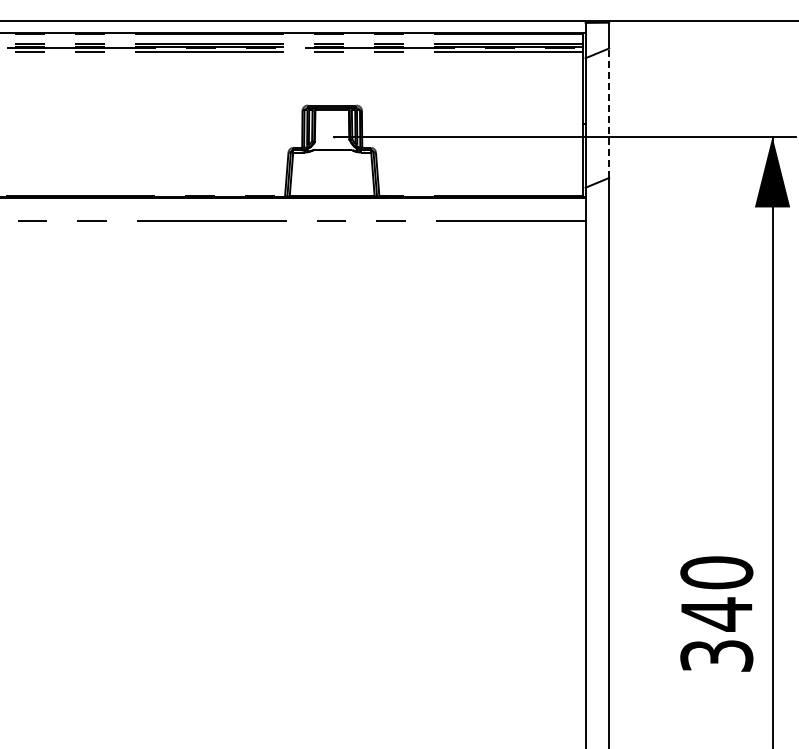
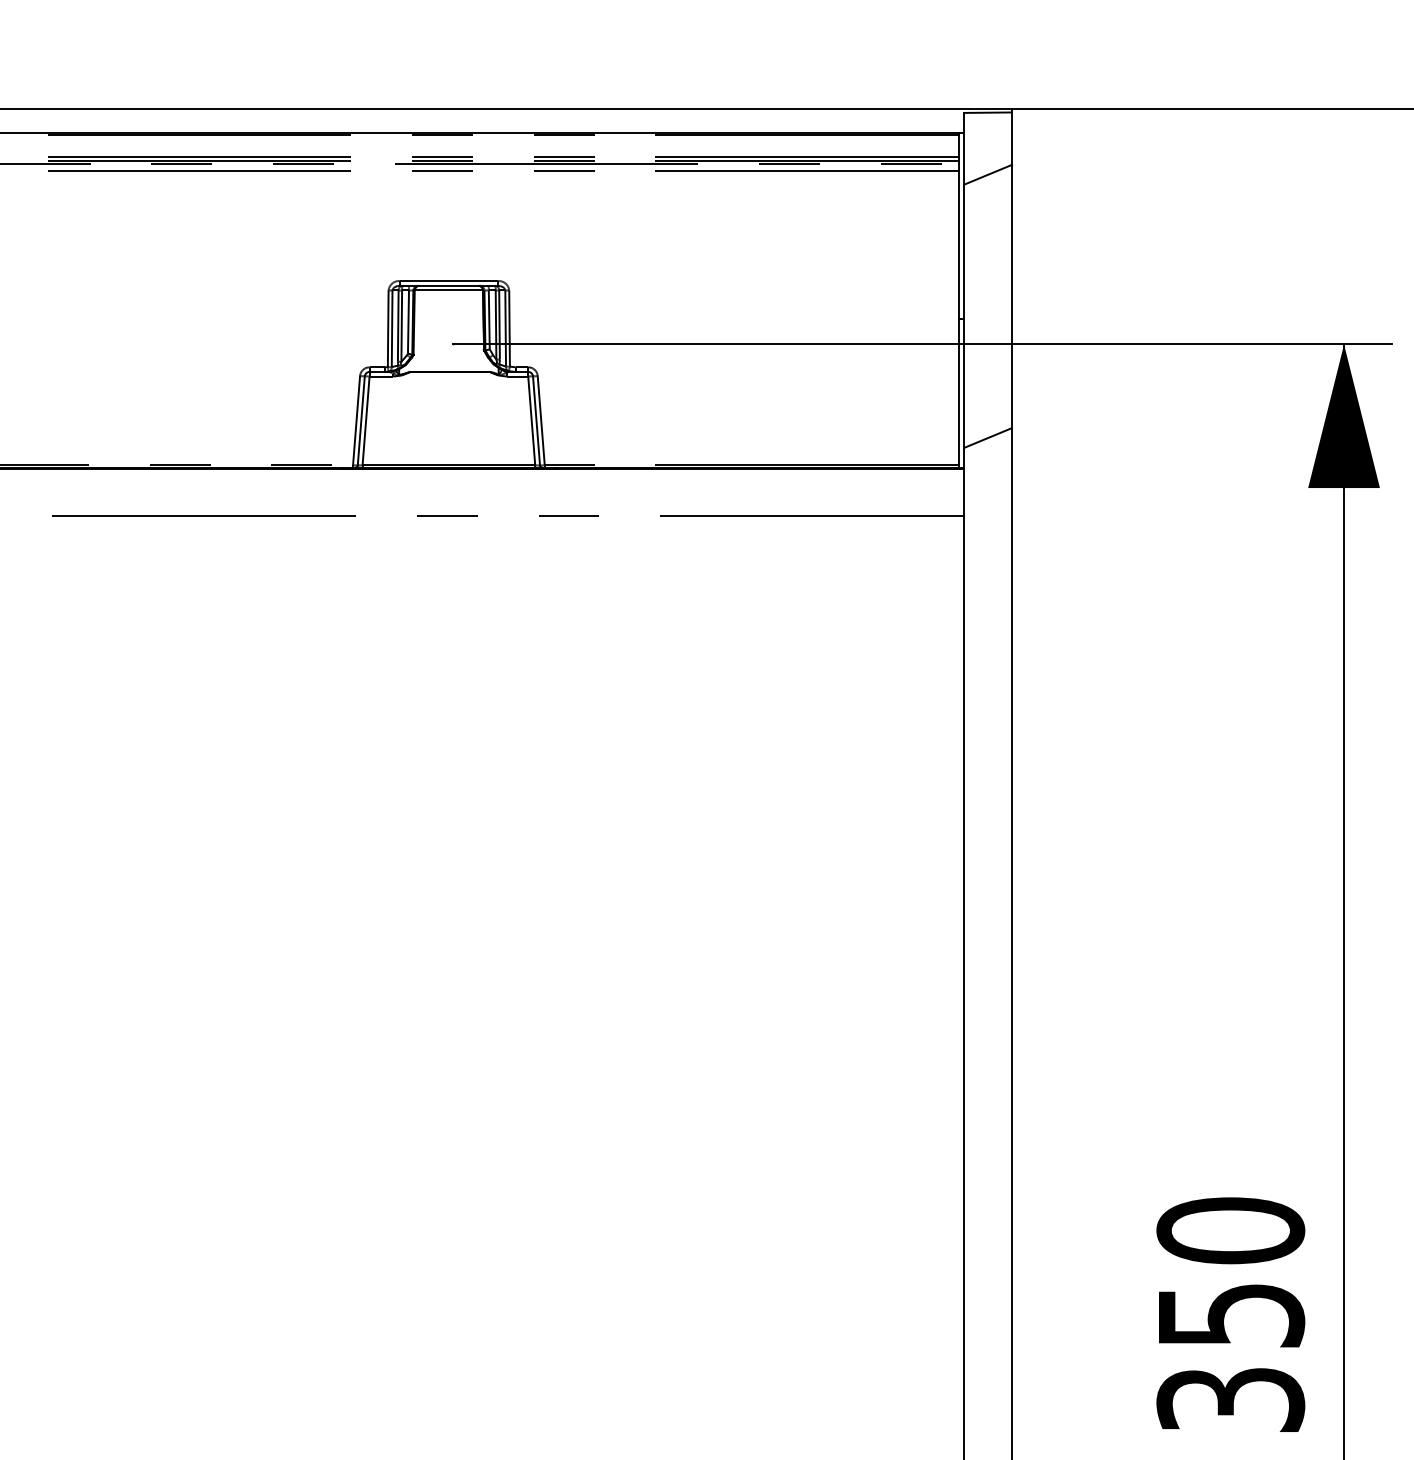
line: (609, 113) -> (1012, 297), dashed -> solid
text: (717, 614) -> (1232, 1315), 340 -> 350

